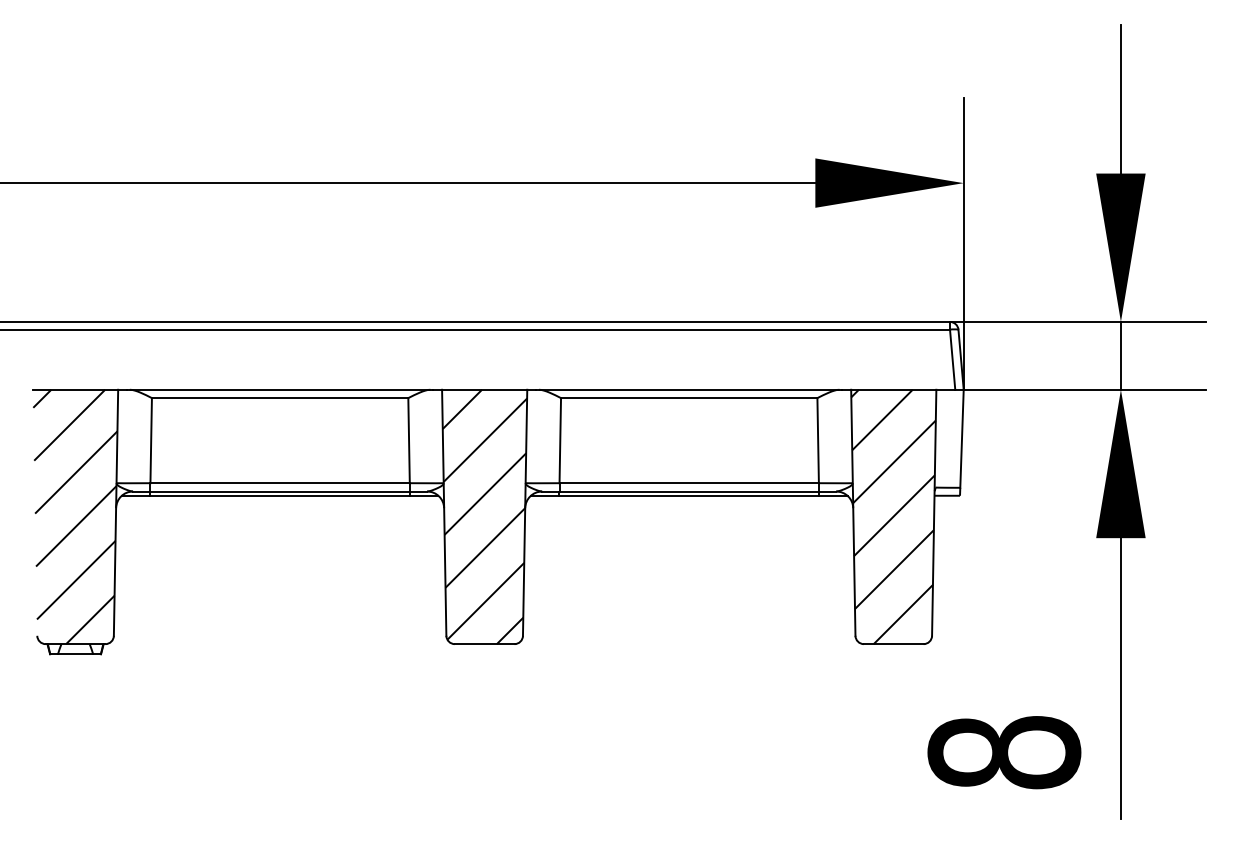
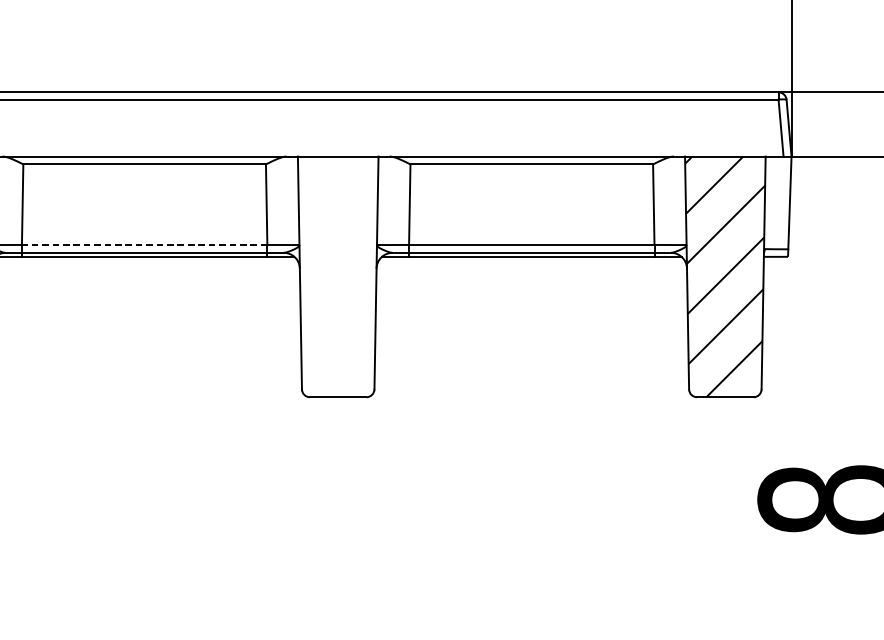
line: (280, 483) -> (145, 245), solid -> dashed
hatch: (484, 516) -> (338, 276), removed

